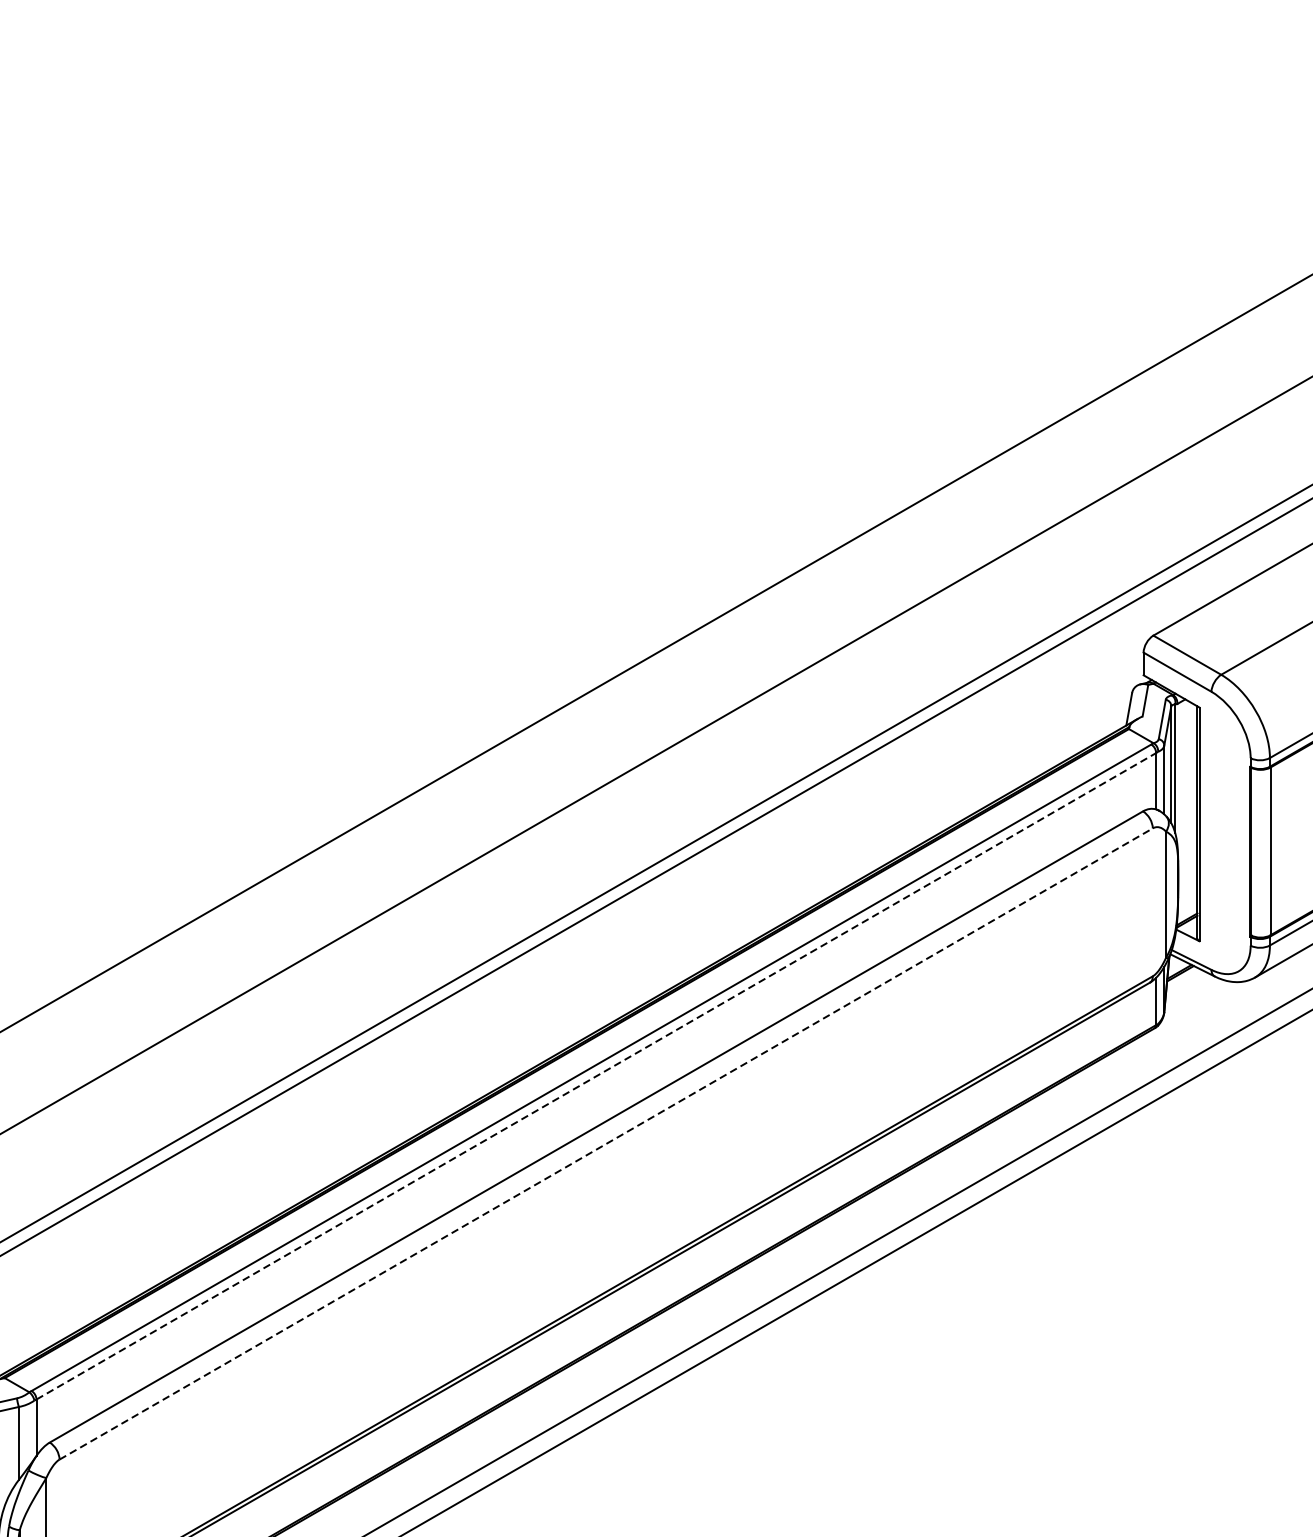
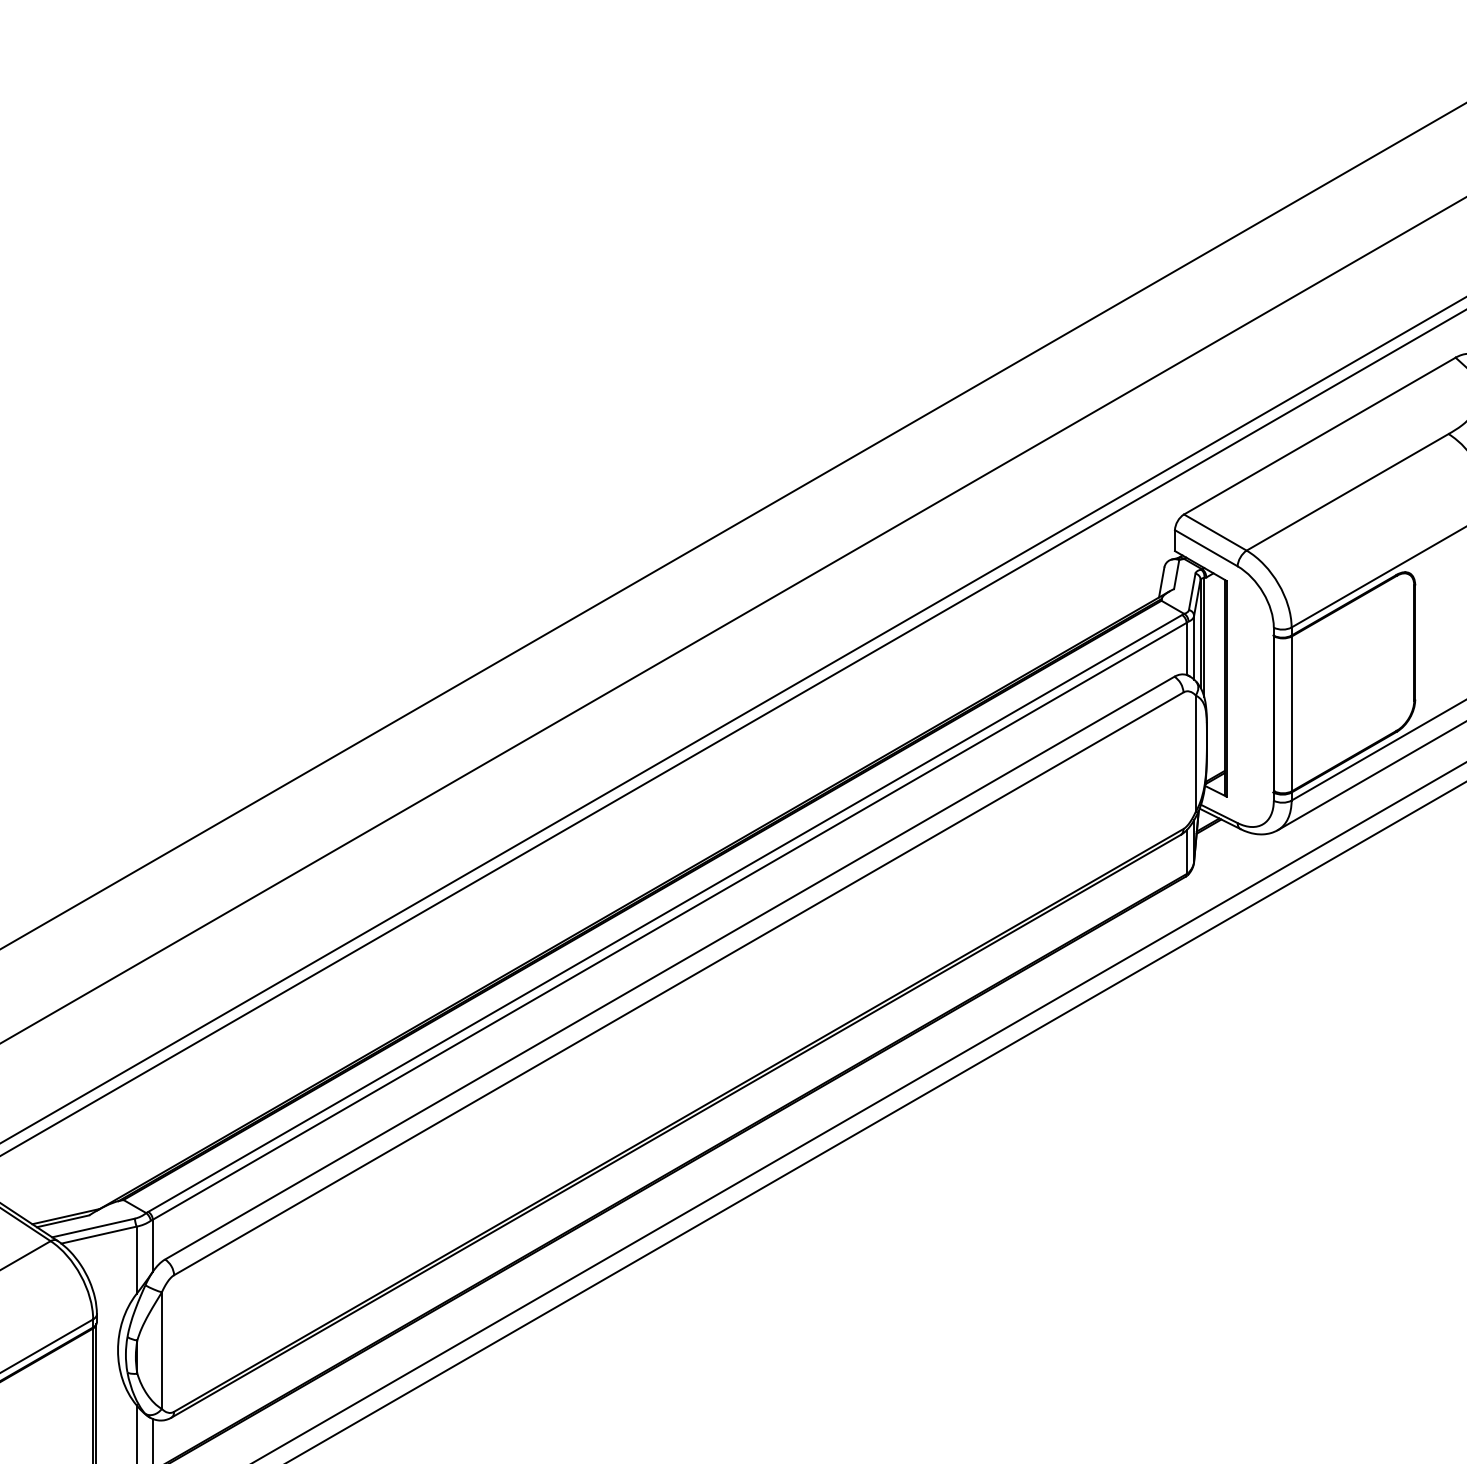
line: (596, 1076) -> (669, 921), dashed -> solid
line: (605, 1143) -> (678, 983), dashed -> solid

